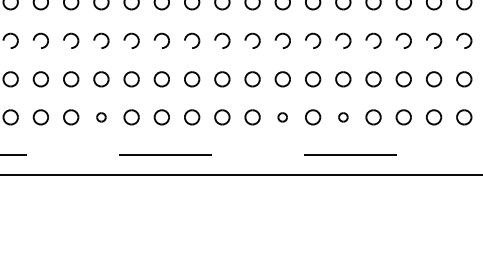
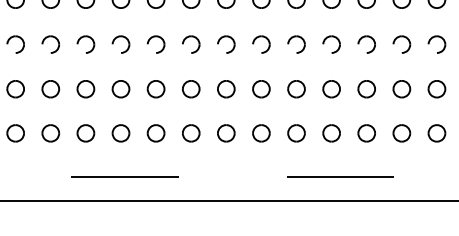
part: (101, 117) -> (50, 133), size x1.67
part: (282, 117) -> (261, 133), size x1.67
part: (343, 117) -> (331, 133), size x1.67

